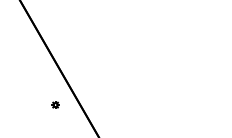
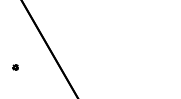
part: (55, 104) -> (15, 67), moved

